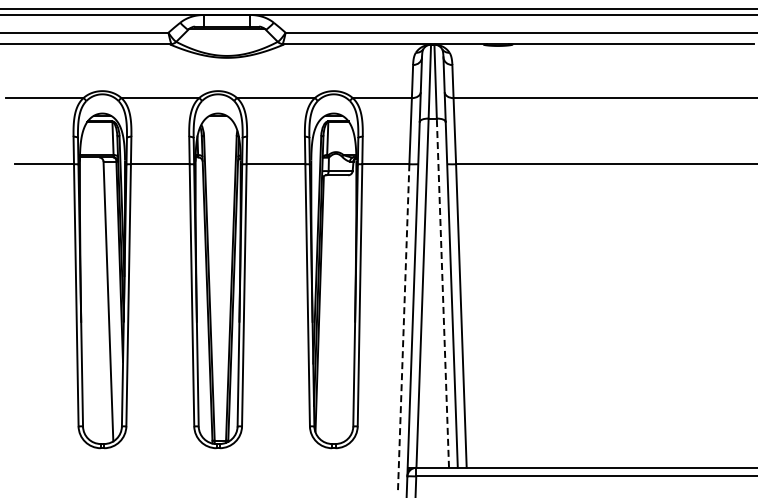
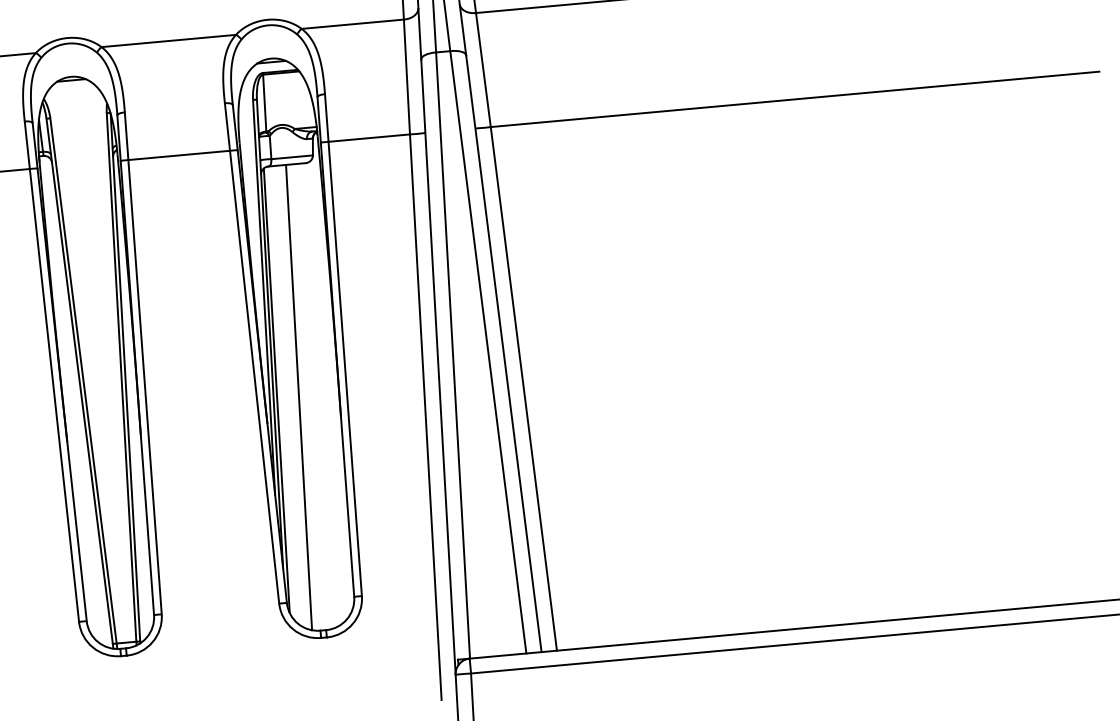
line: (442, 293) -> (487, 352), dashed -> solid
line: (331, 309) -> (298, 398), added
line: (403, 326) -> (425, 416), dashed -> solid

